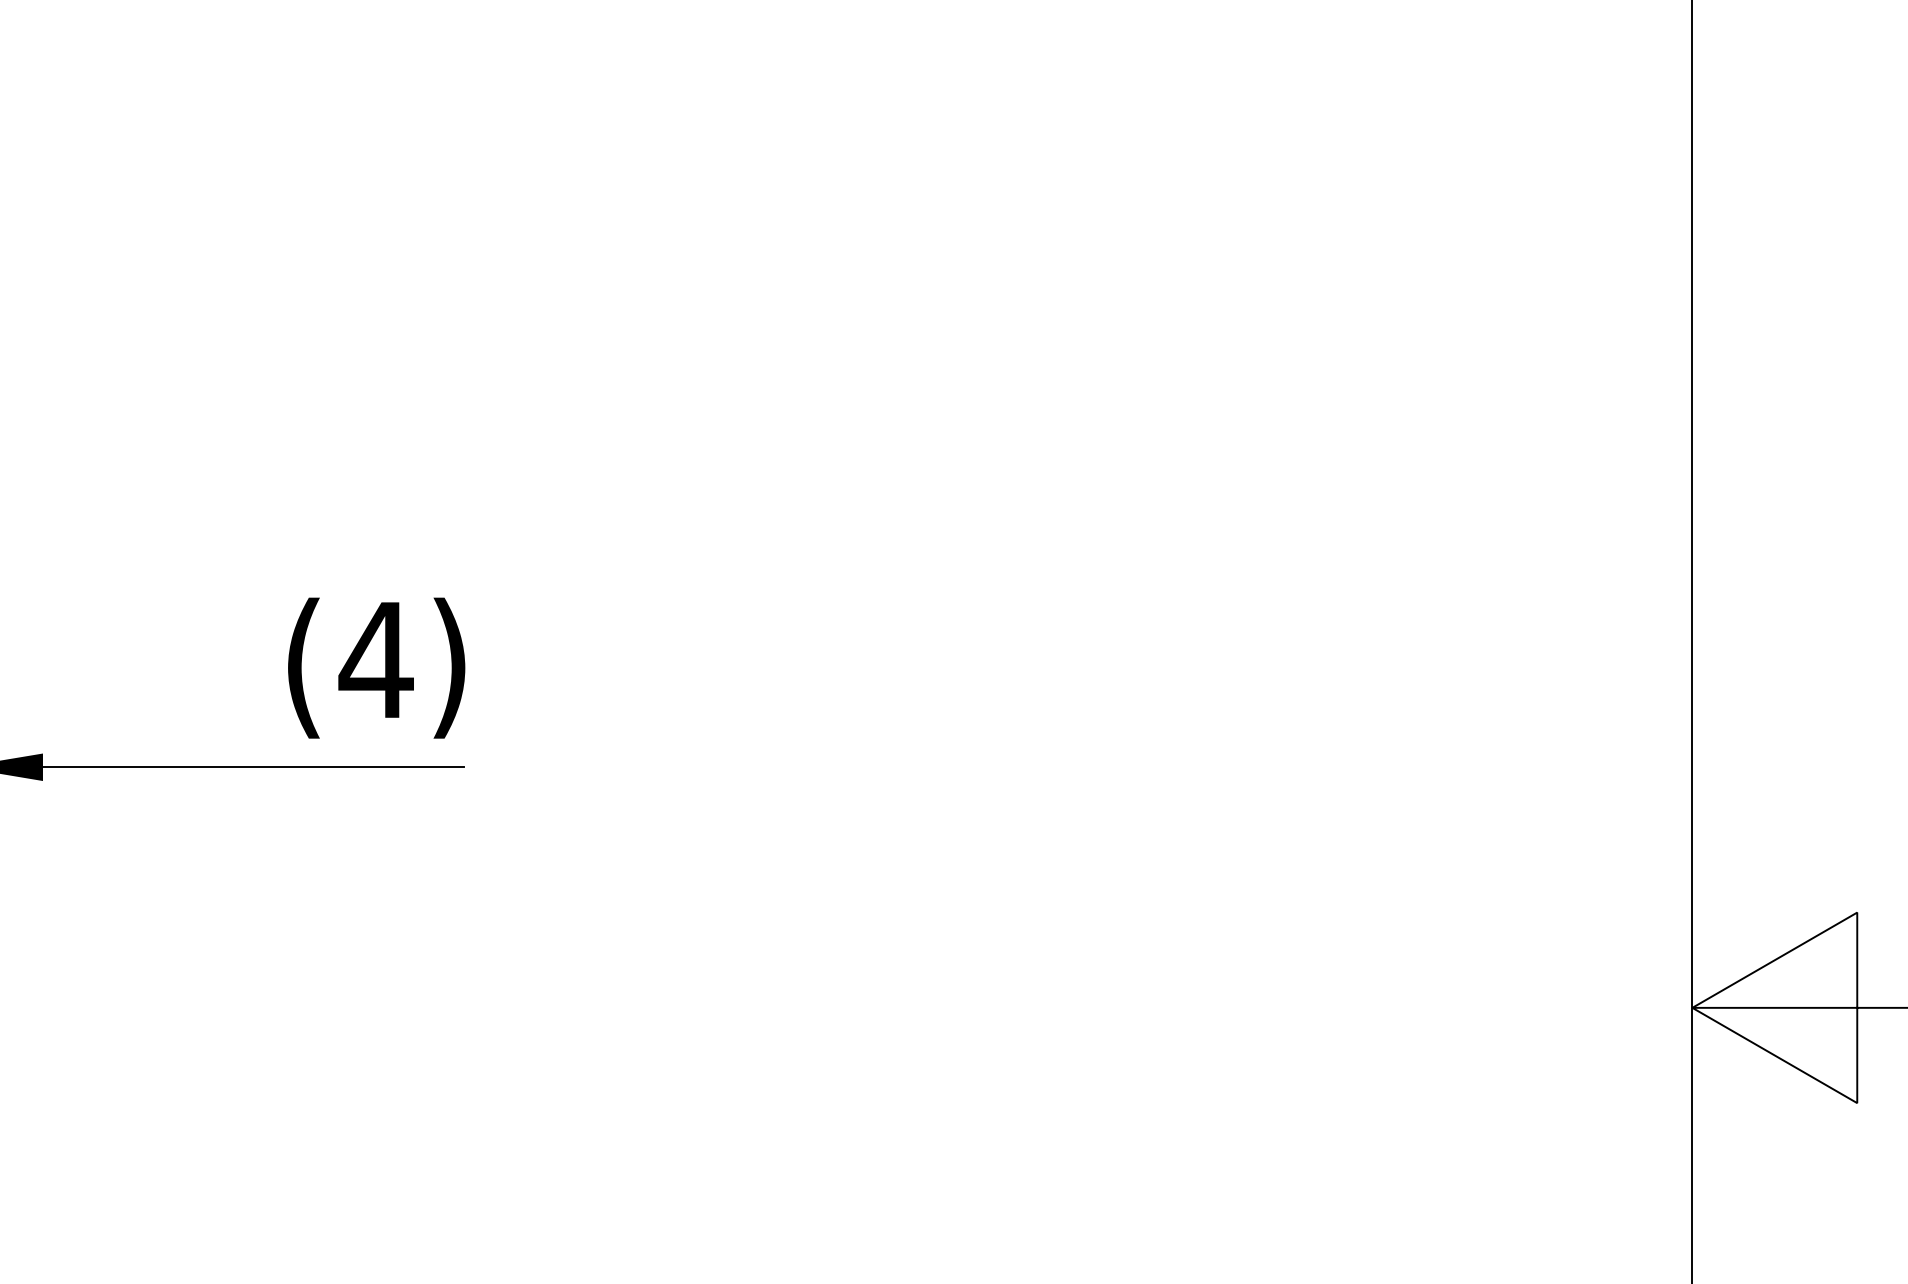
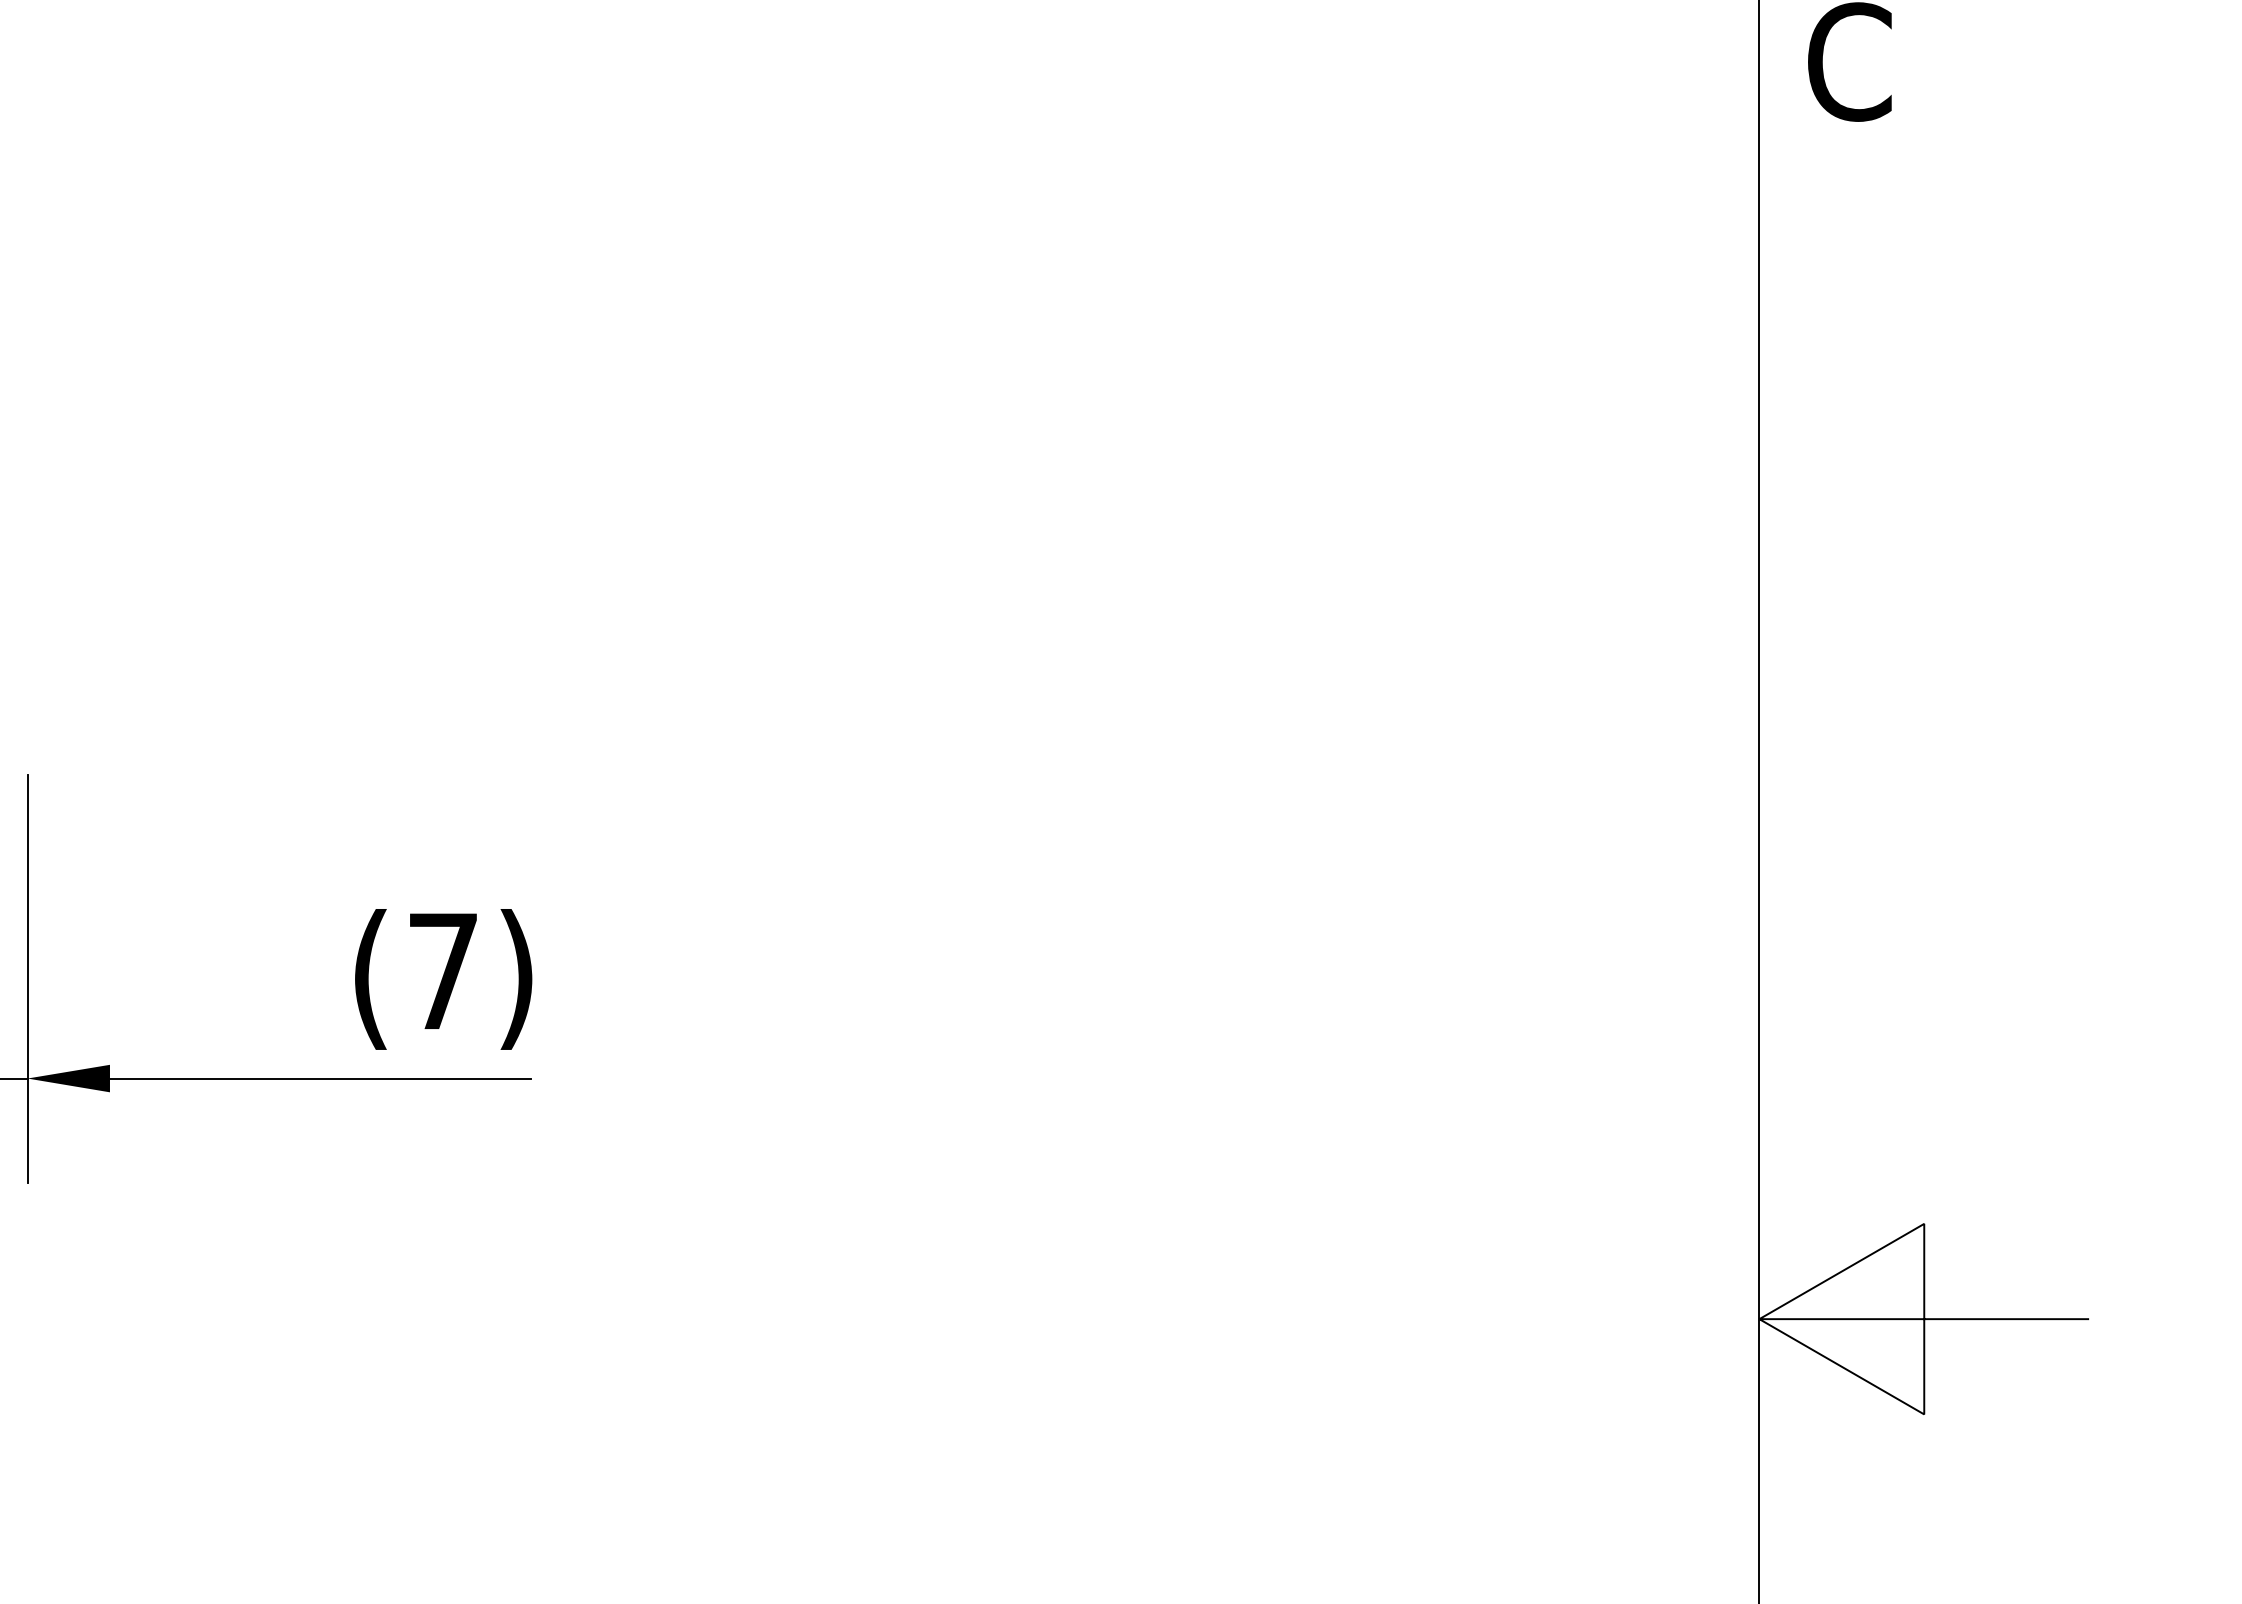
text: (375, 659) -> (442, 970), (4) -> (7)

